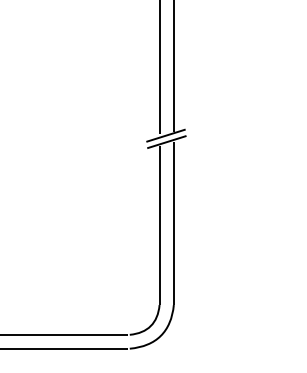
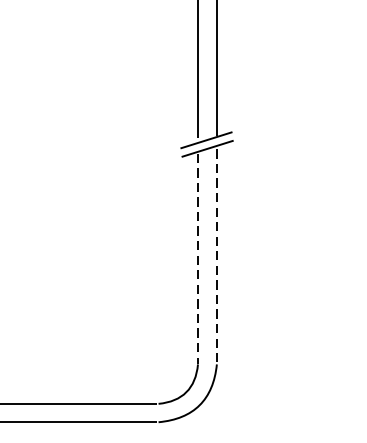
line: (173, 224) -> (216, 257), solid -> dashed
line: (159, 225) -> (197, 259), solid -> dashed

